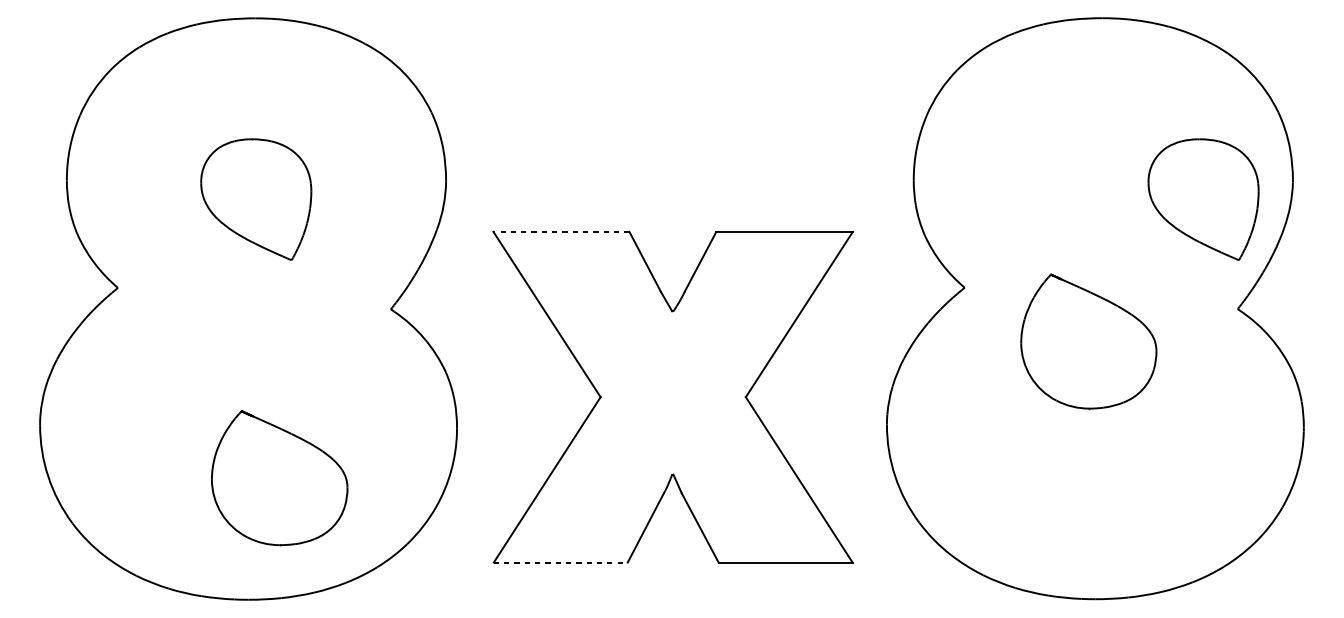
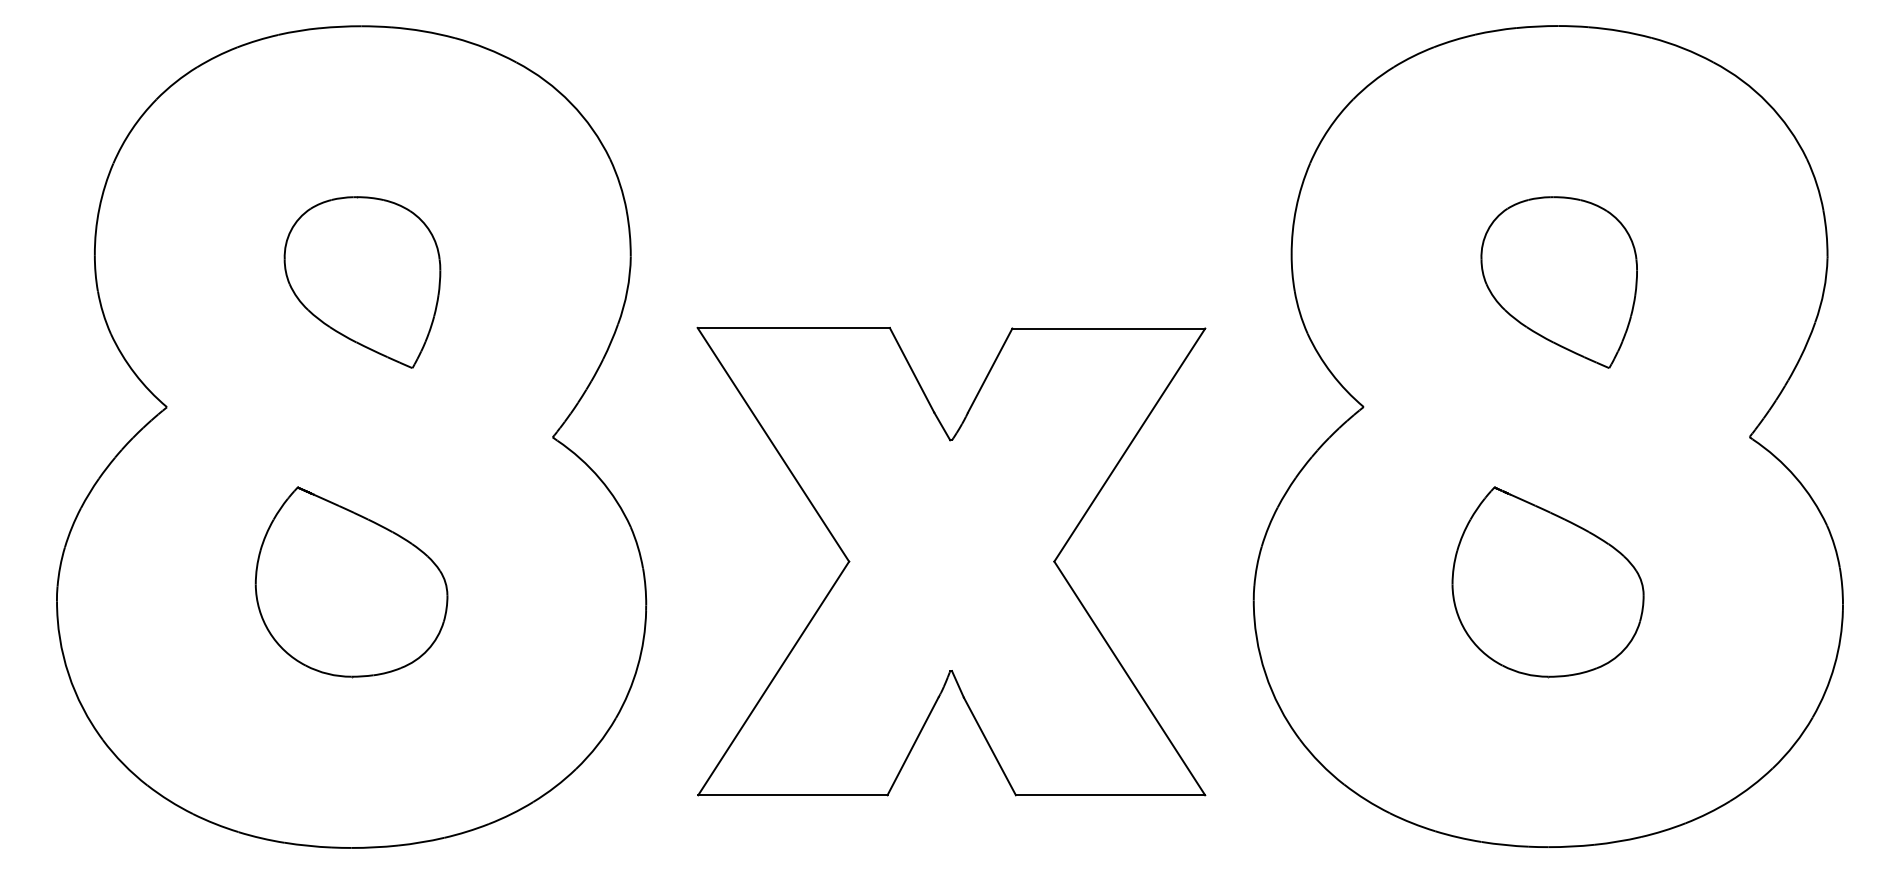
part: (1203, 199) -> (1558, 282), moved
line: (561, 231) -> (793, 327), dashed -> solid
part: (1088, 341) -> (1547, 582), moved
part: (279, 478) -> (351, 582), moved
line: (560, 562) -> (792, 795), dashed -> solid

